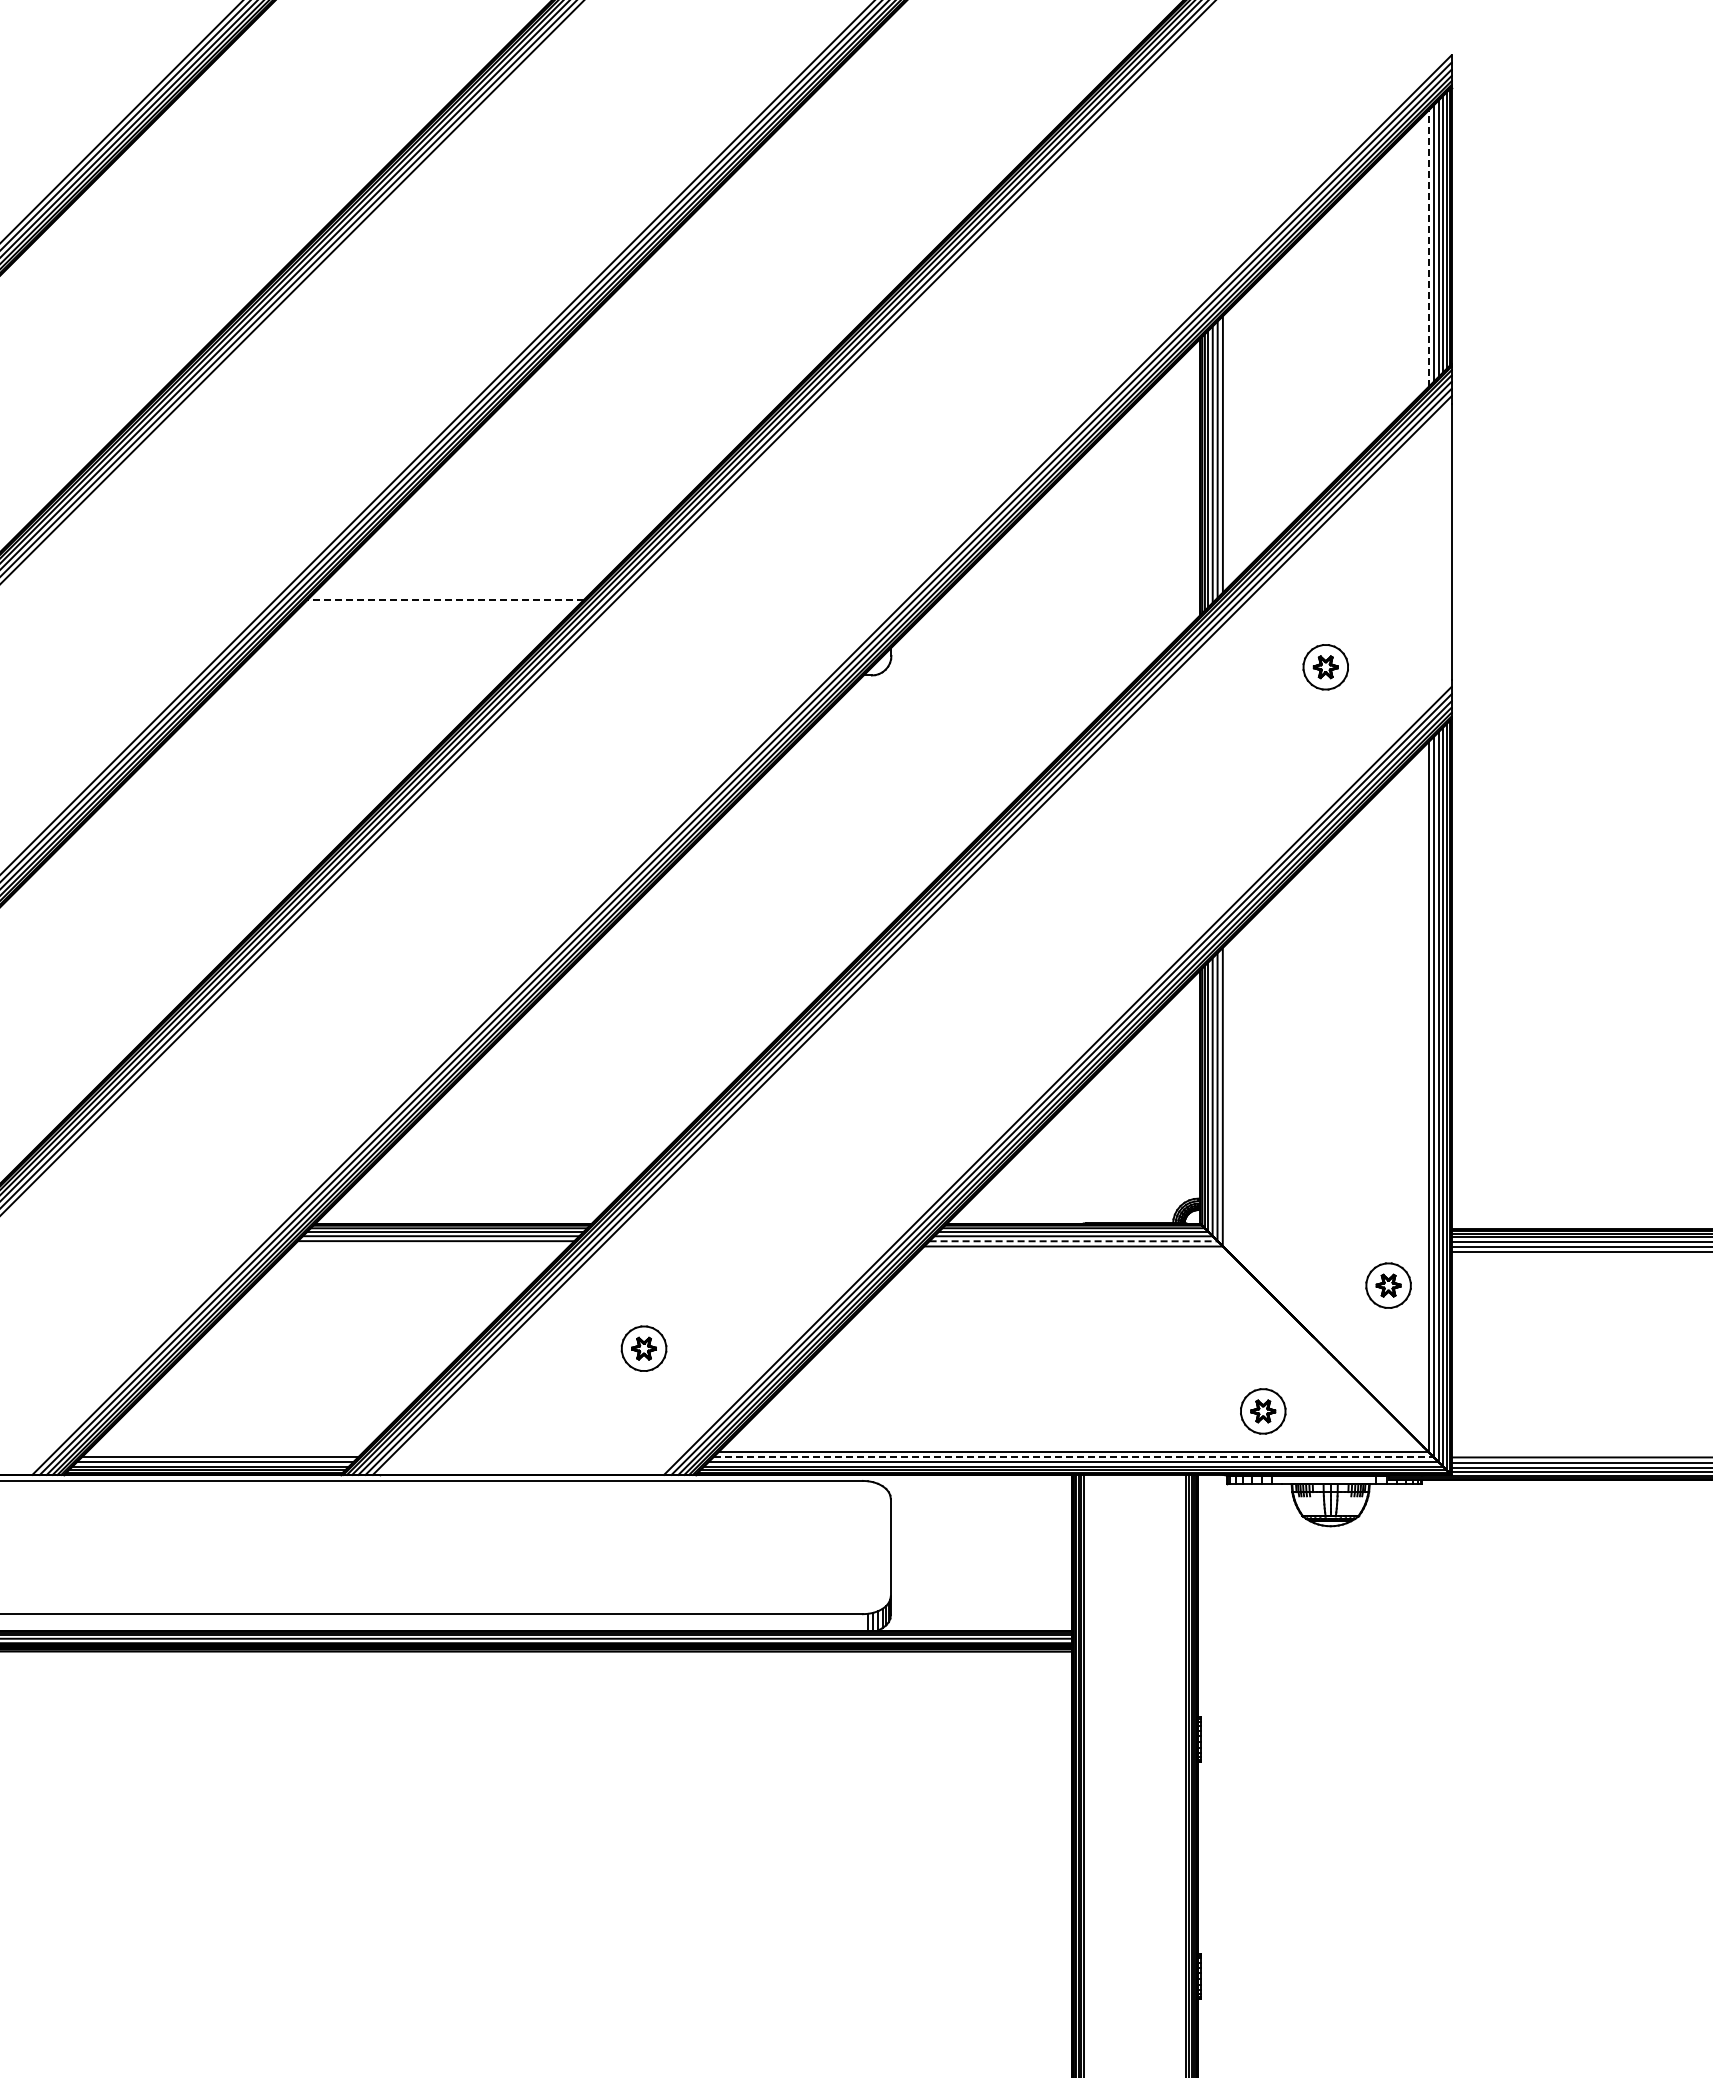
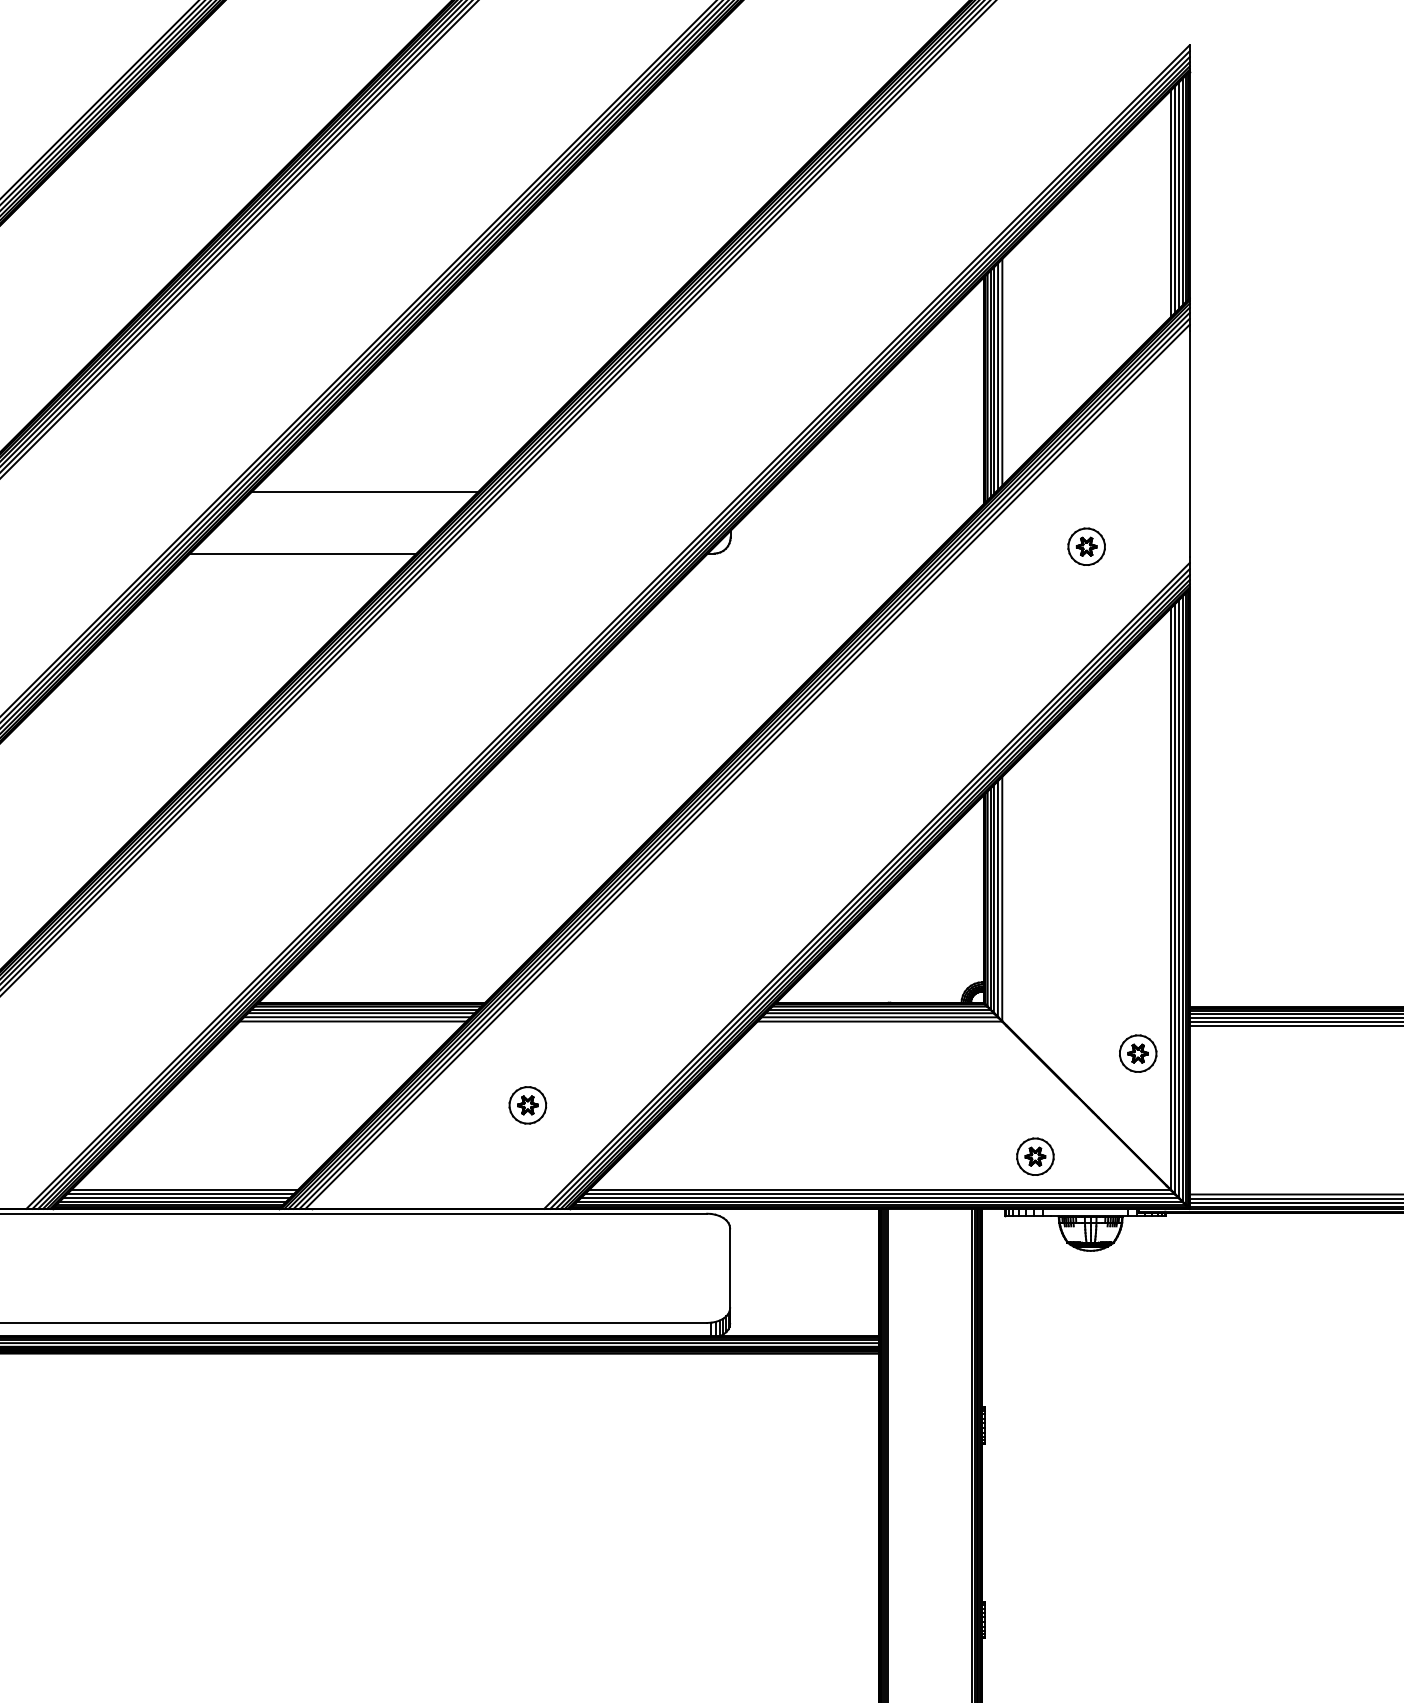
line: (1428, 248) -> (1170, 203), dashed -> solid
line: (445, 600) -> (365, 492), dashed -> solid
line: (370, 675) -> (303, 553), added
line: (1074, 1241) -> (880, 1017), dashed -> solid
line: (430, 1246) -> (352, 1021), added
line: (225, 1452) -> (184, 1190), added
line: (1074, 1457) -> (880, 1194), dashed -> solid

